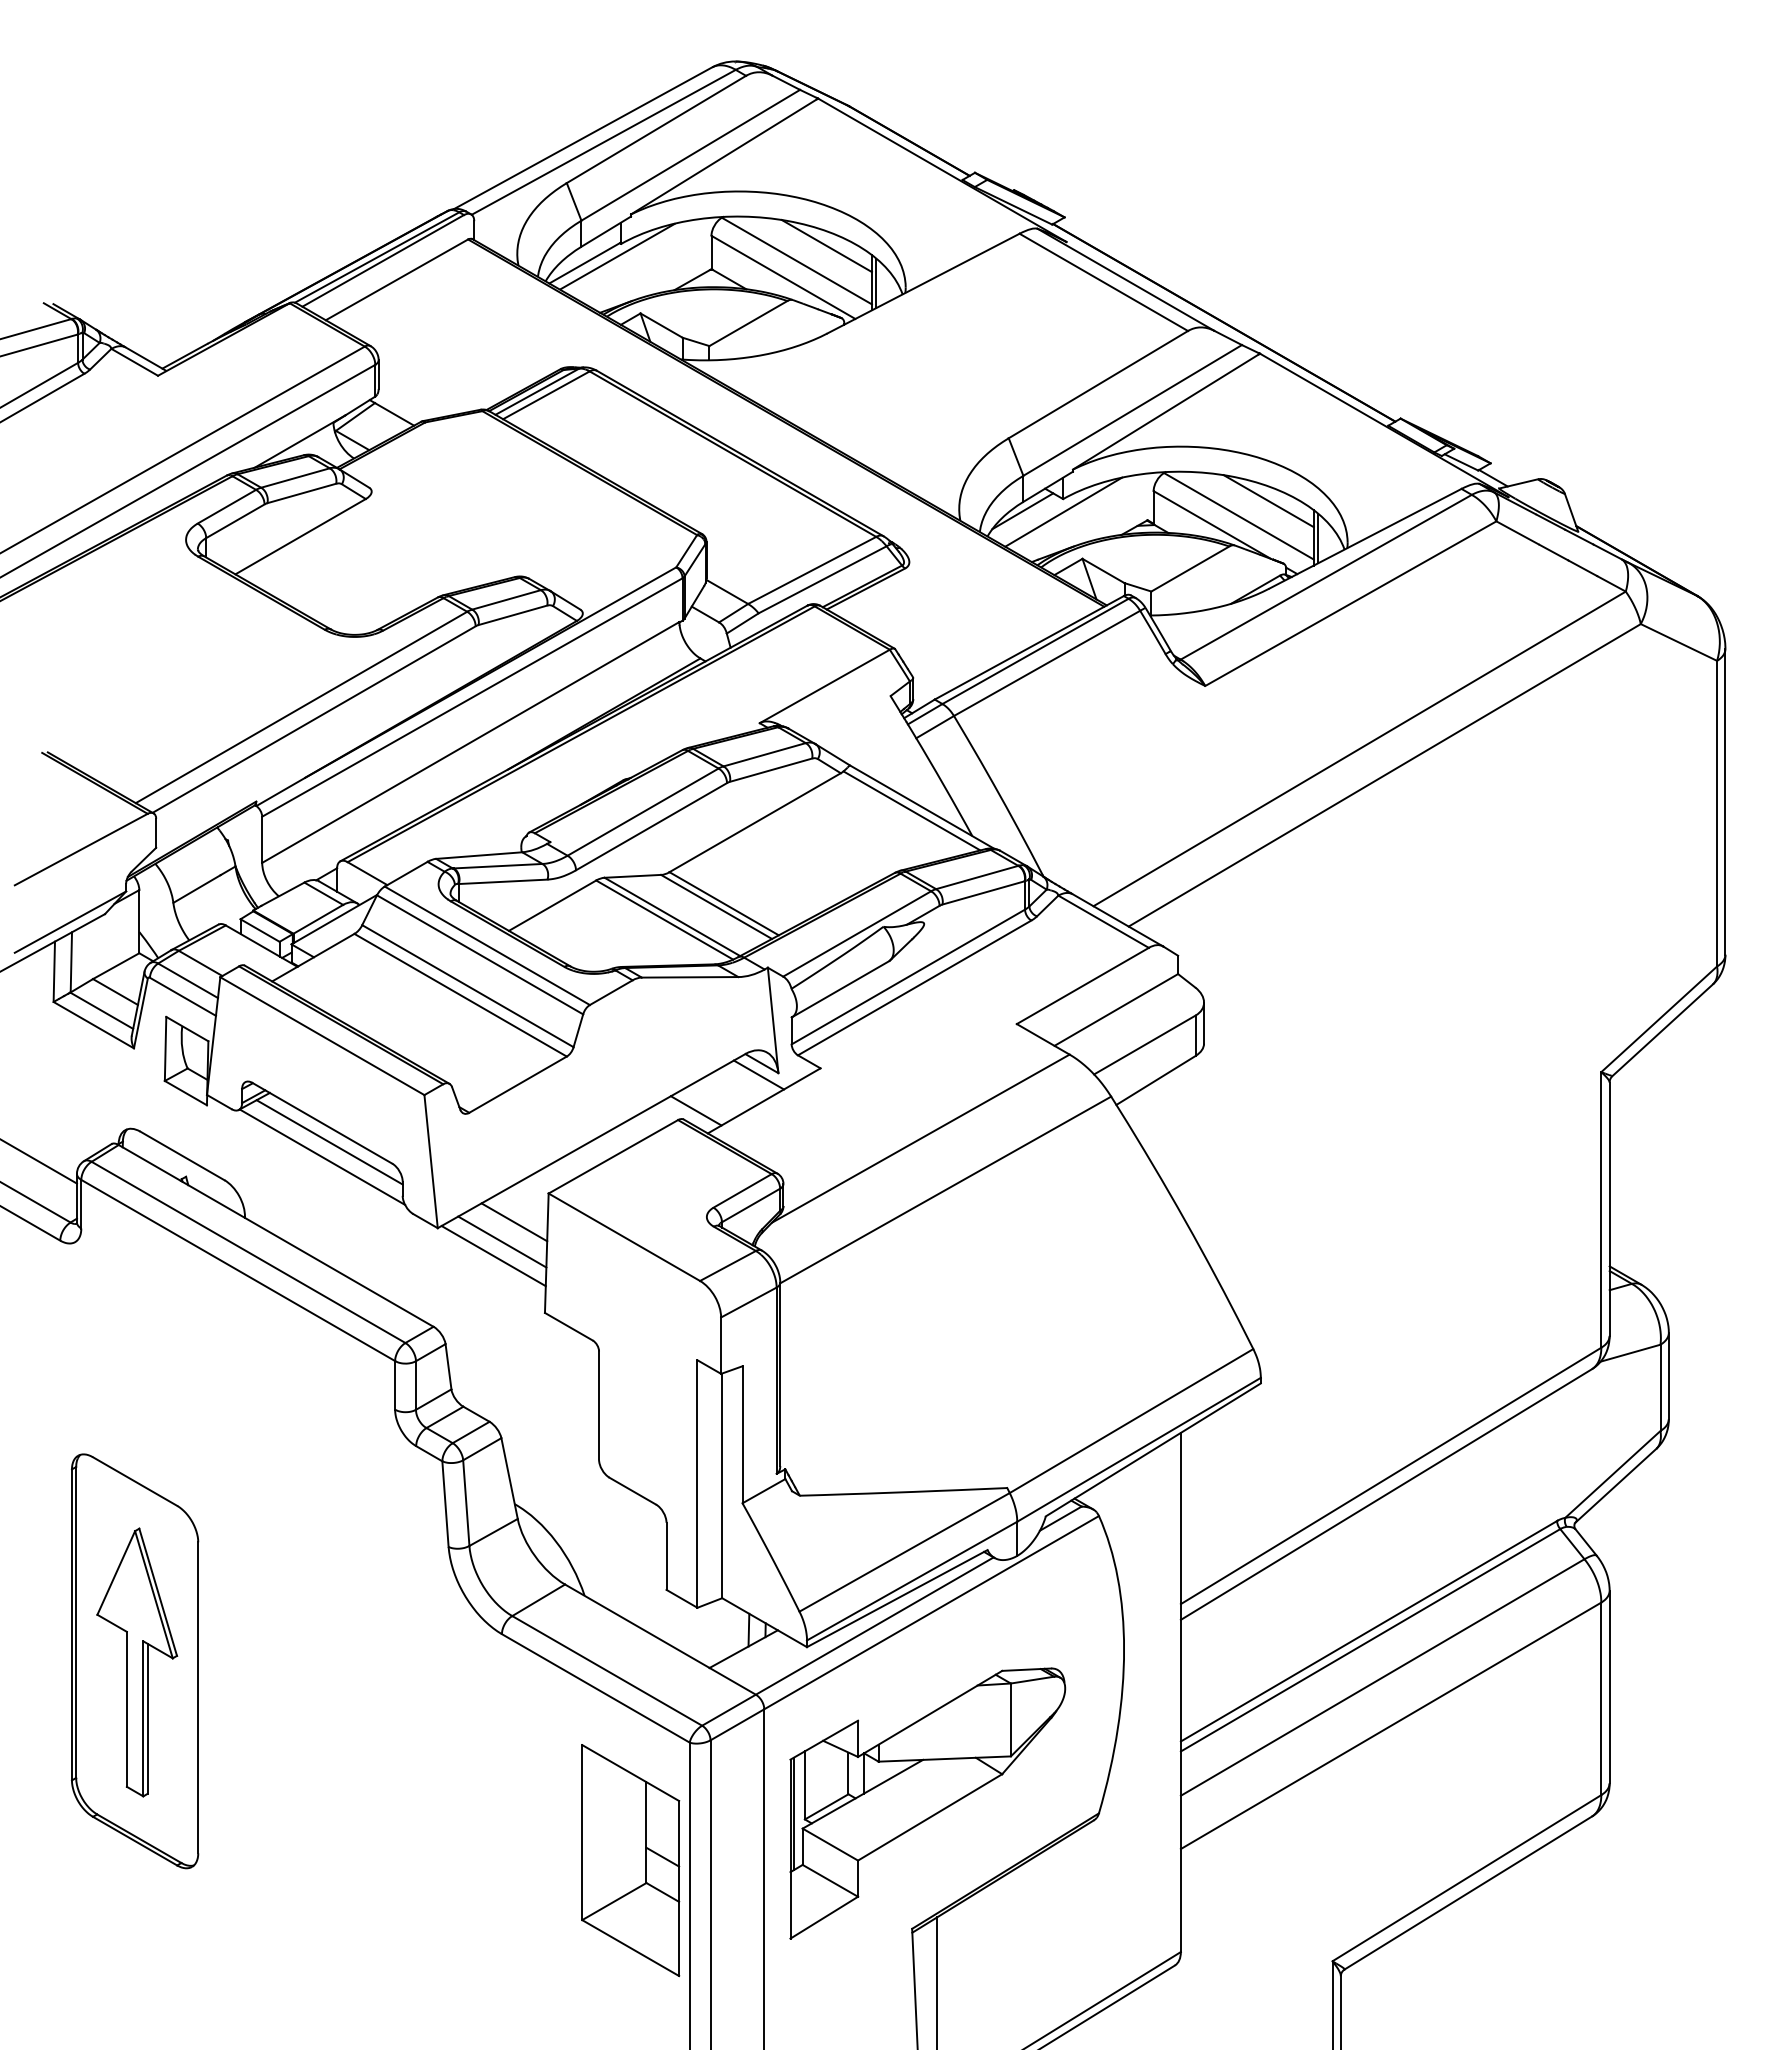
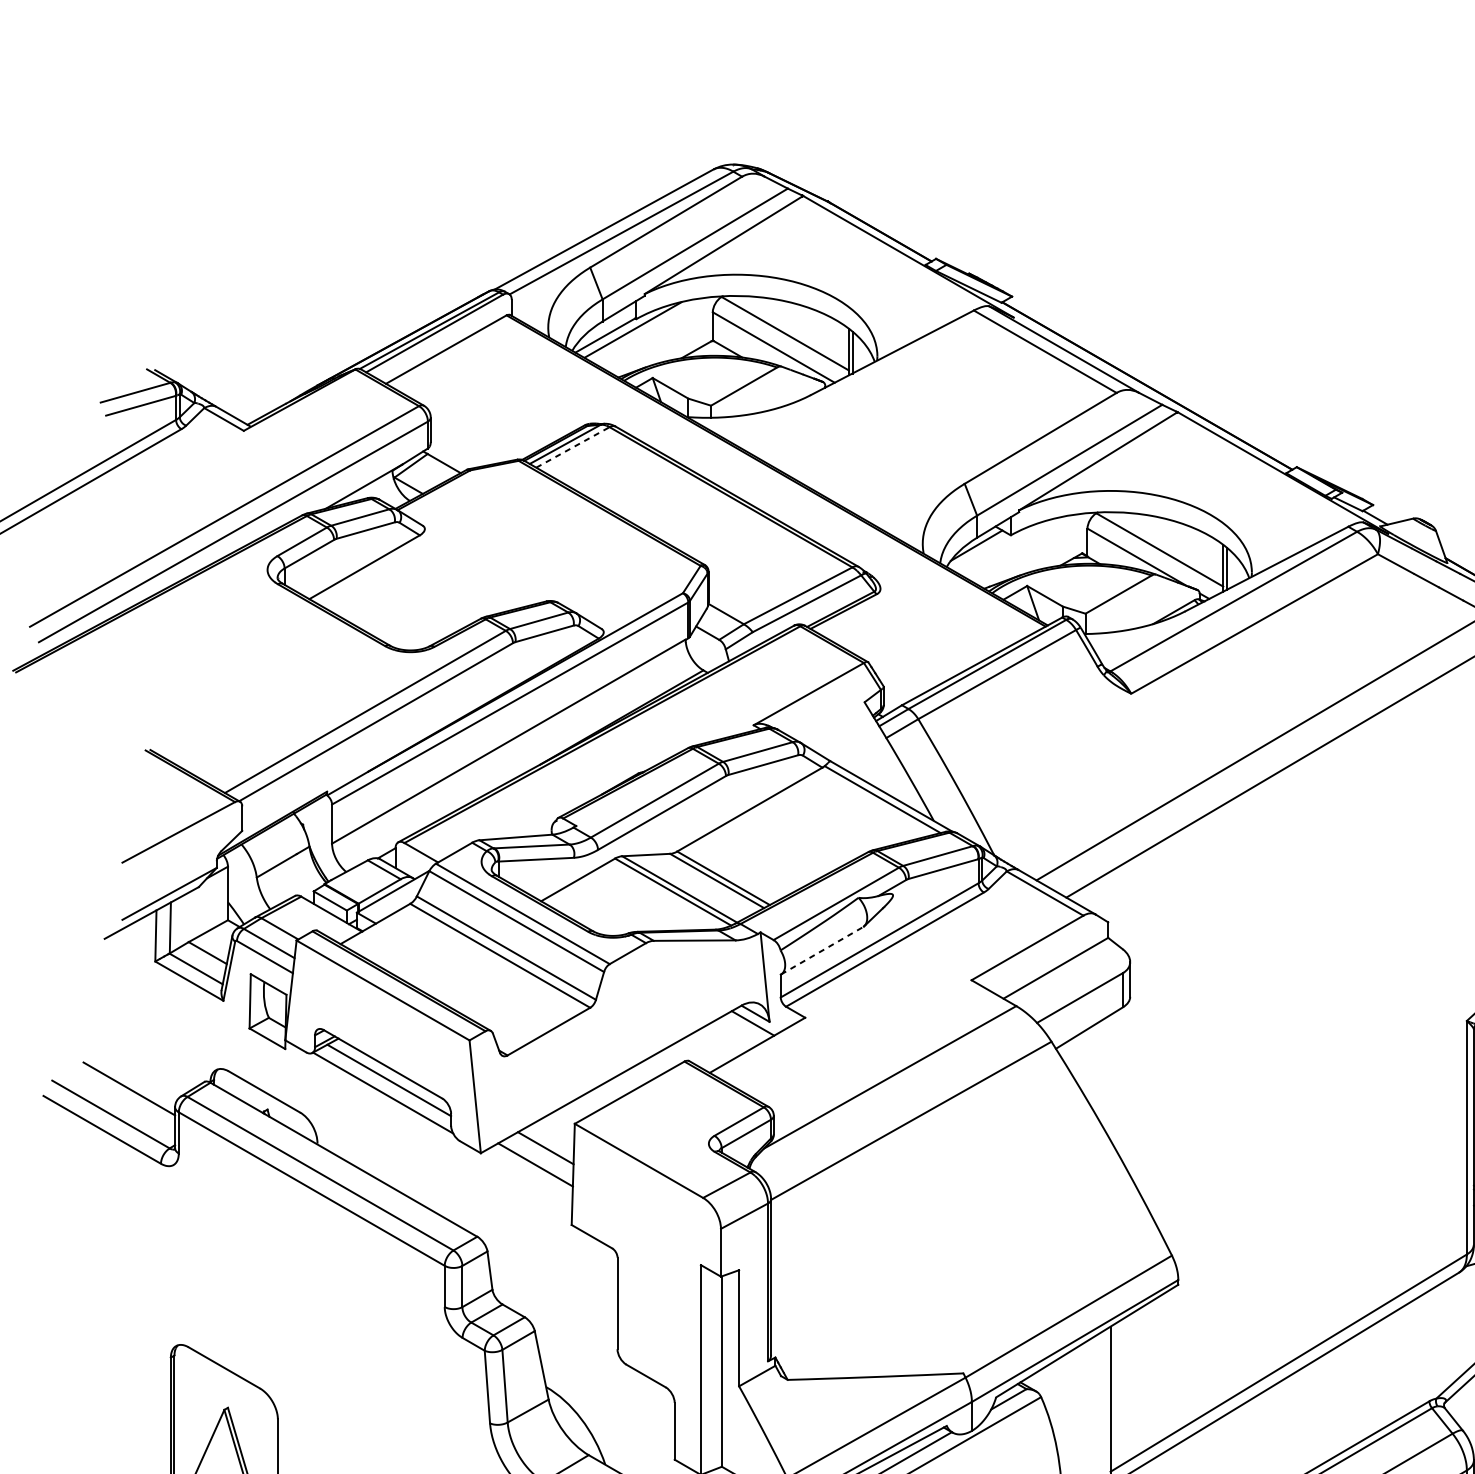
line: (826, 246) -> (810, 321), removed
line: (546, 395) -> (573, 447), solid -> dashed
line: (1268, 501) -> (1184, 537), removed
line: (1063, 511) -> (1011, 545), removed
line: (840, 989) -> (822, 950), solid -> dashed
line: (695, 1110) -> (699, 1053), removed
line: (493, 1256) -> (528, 1177), removed

